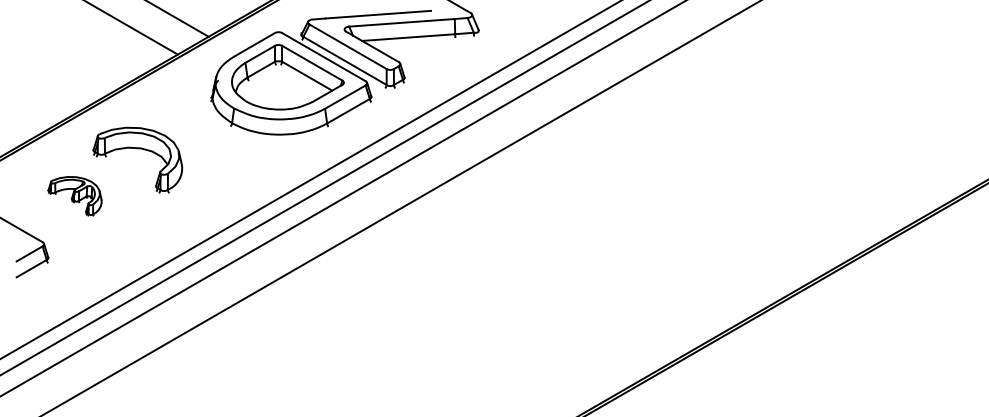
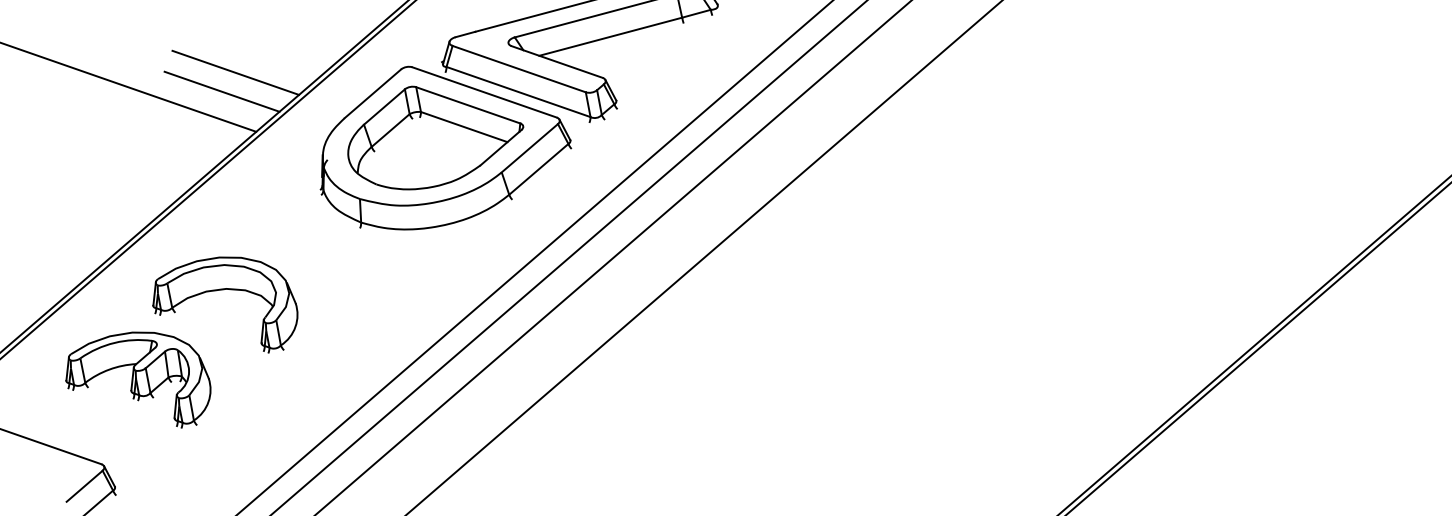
line: (161, 25) -> (222, 91), added
part: (74, 196) -> (137, 383), size x1.67

